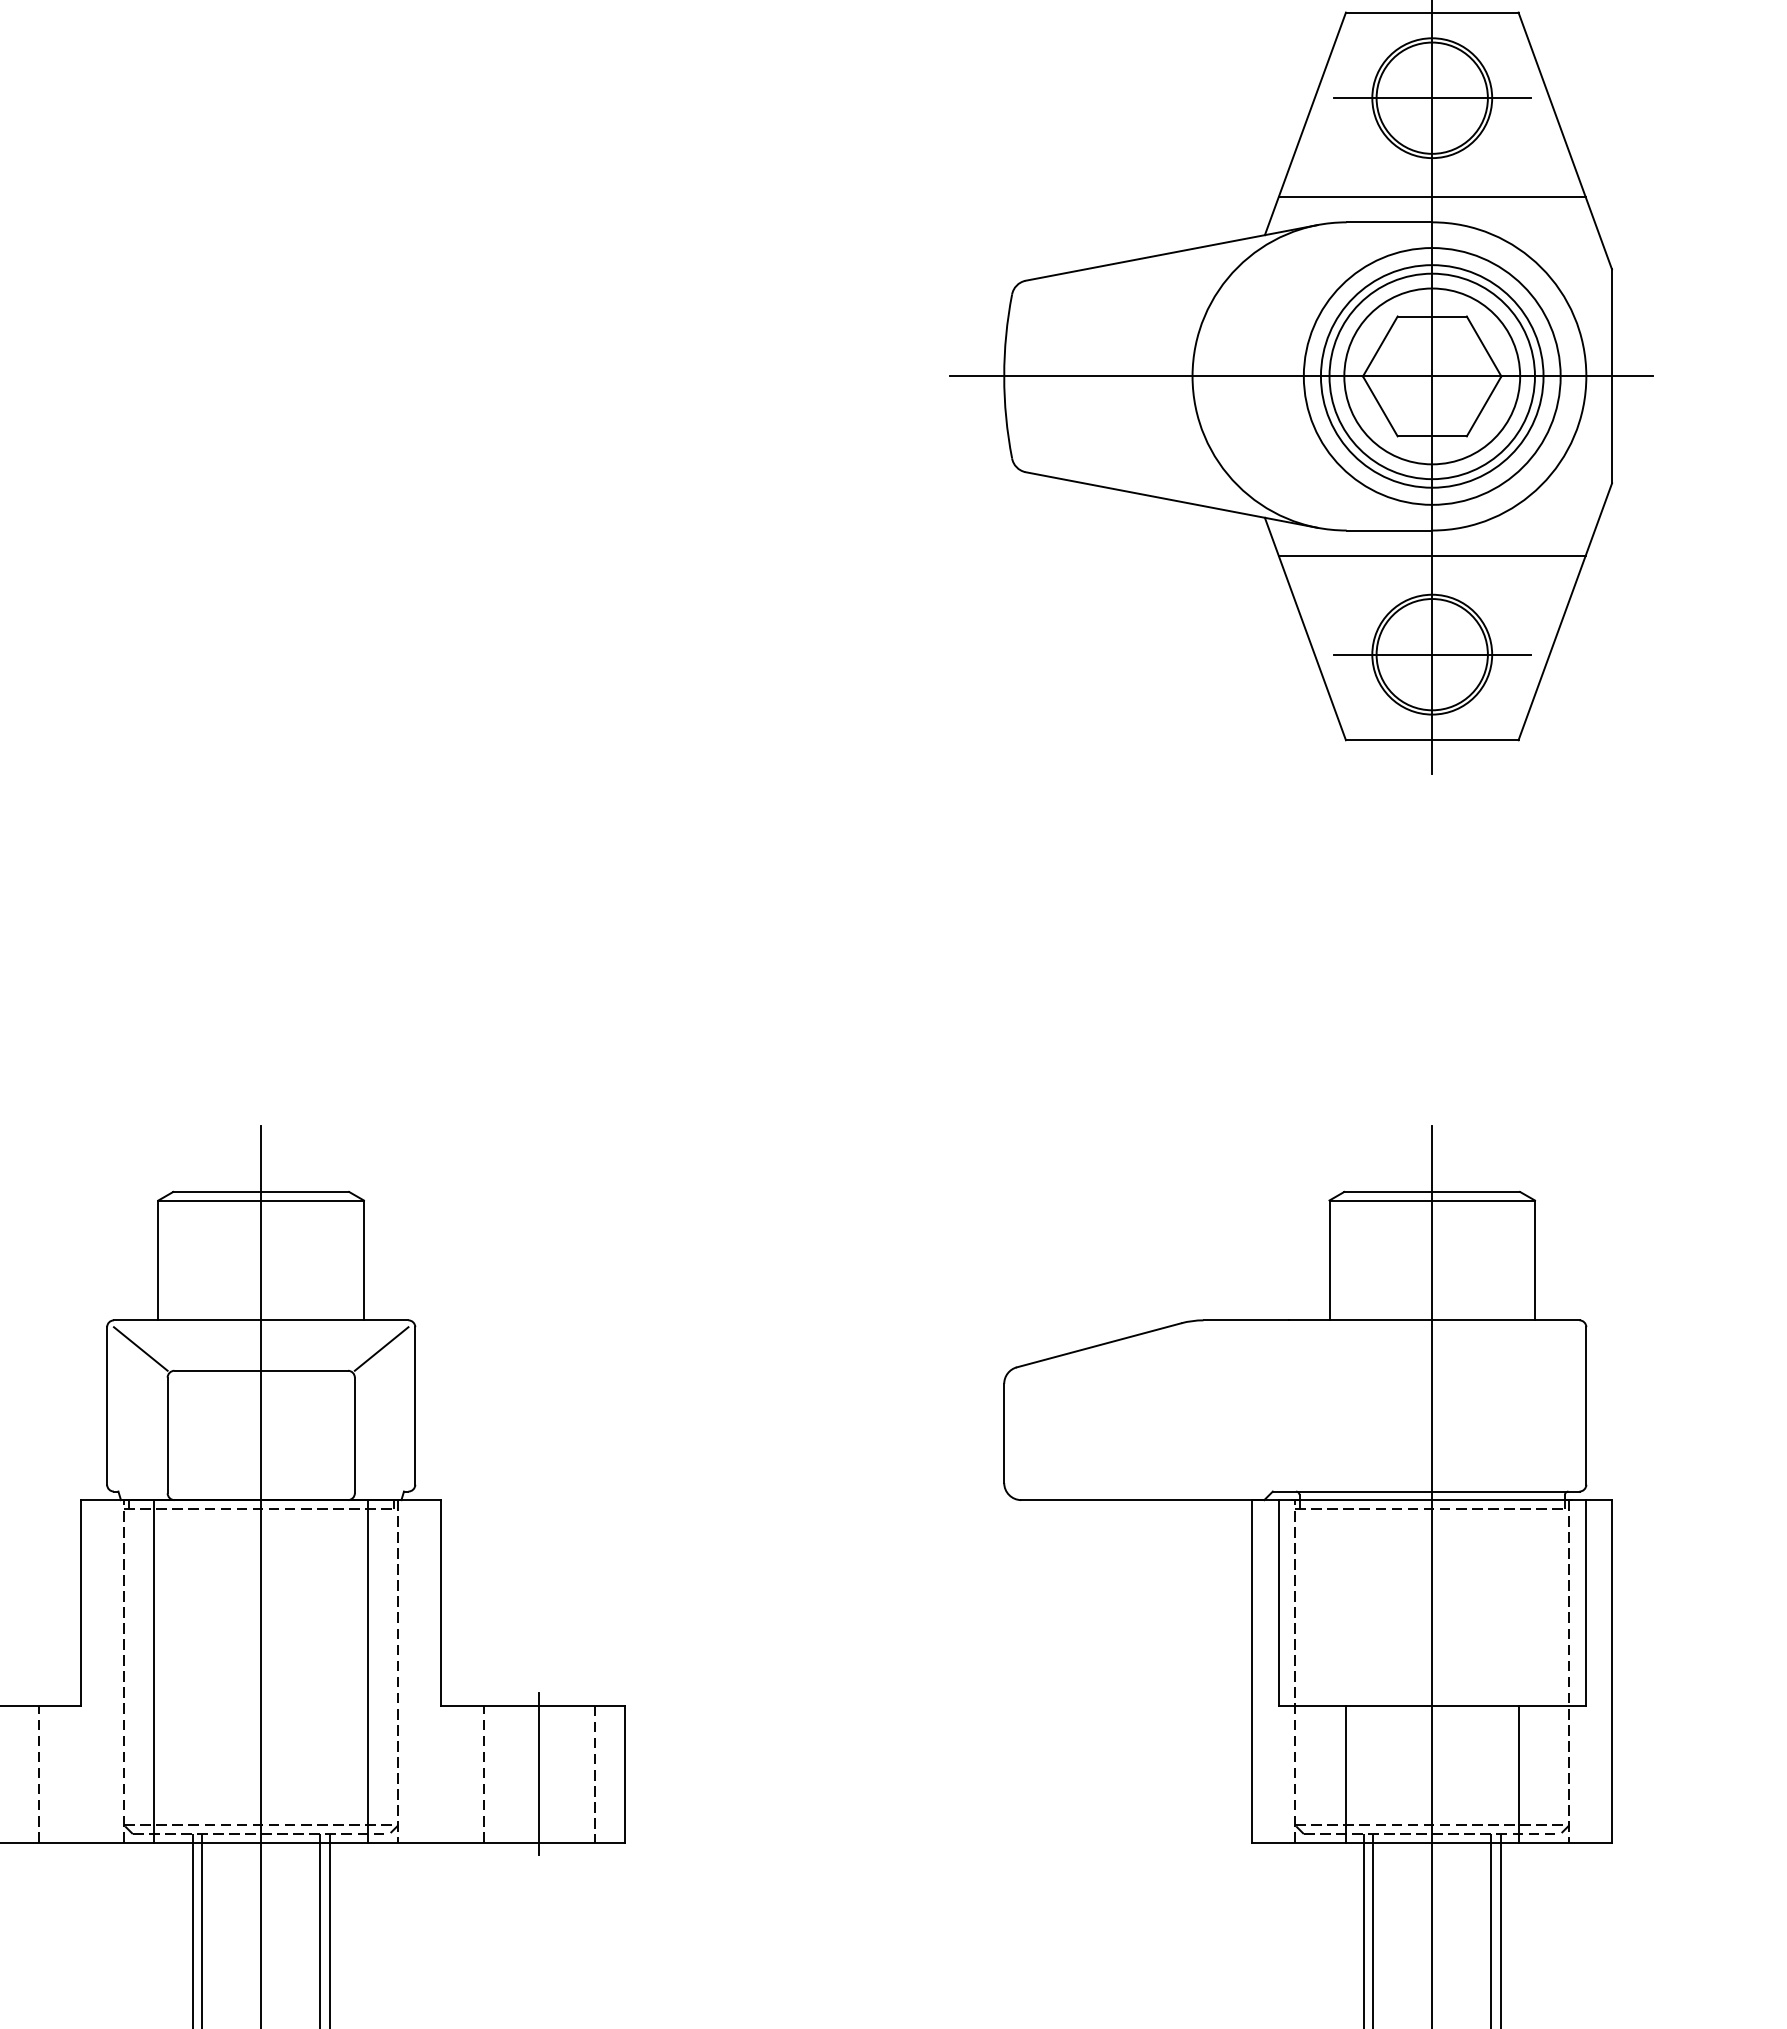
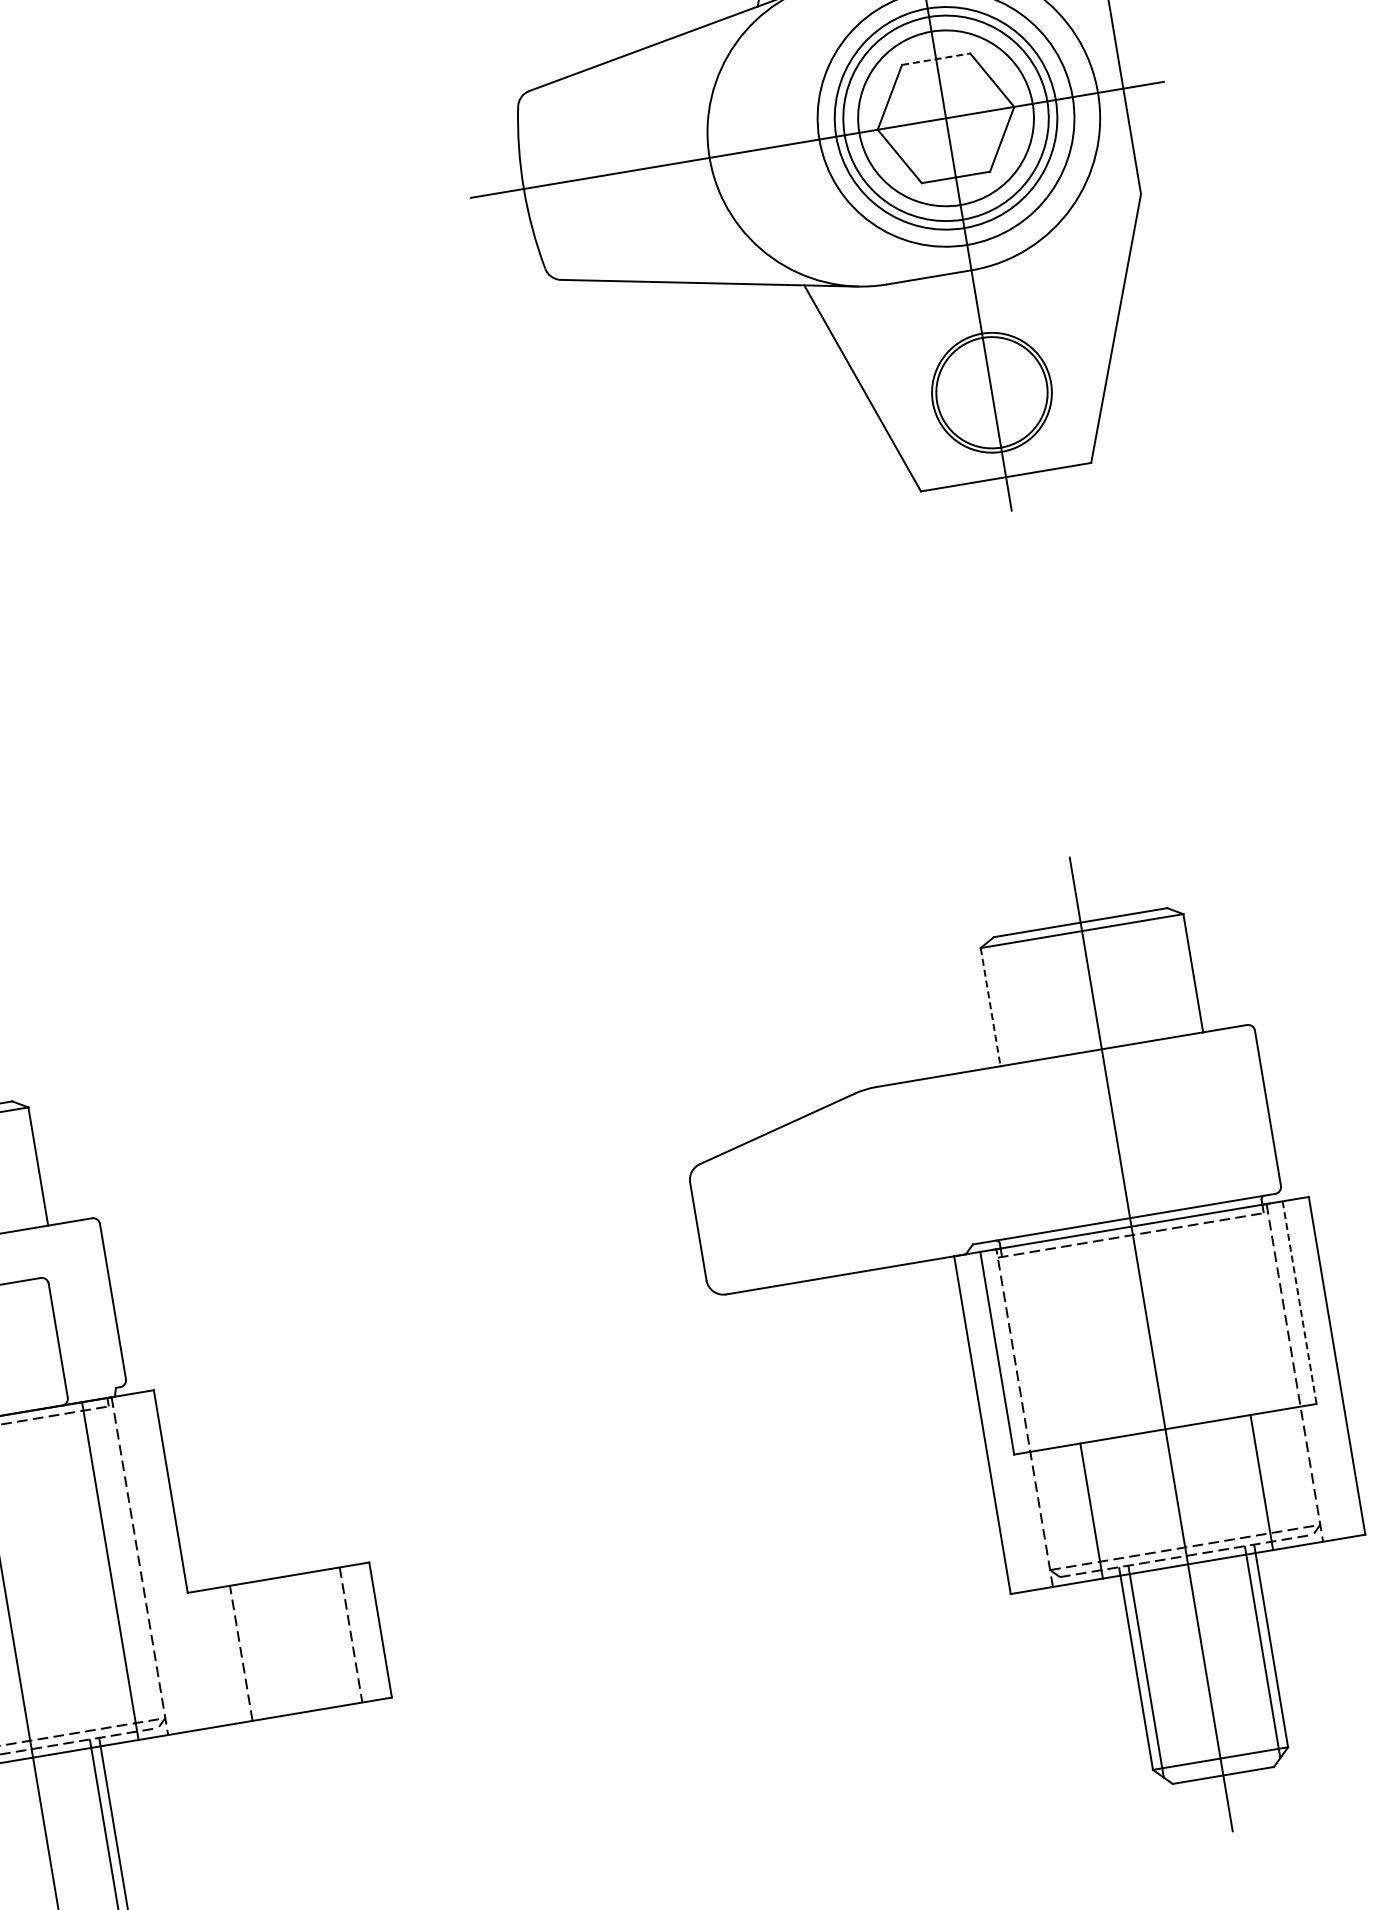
line: (1432, 316) -> (936, 59), solid -> dashed
line: (1431, 556) -> (975, 296), removed
line: (1431, 654) -> (991, 392), removed
line: (1329, 1260) -> (990, 1007), solid -> dashed
line: (381, 1348) -> (70, 1250), removed
line: (1585, 1602) -> (1299, 1302), solid -> dashed
line: (539, 1773) -> (296, 1643), removed

